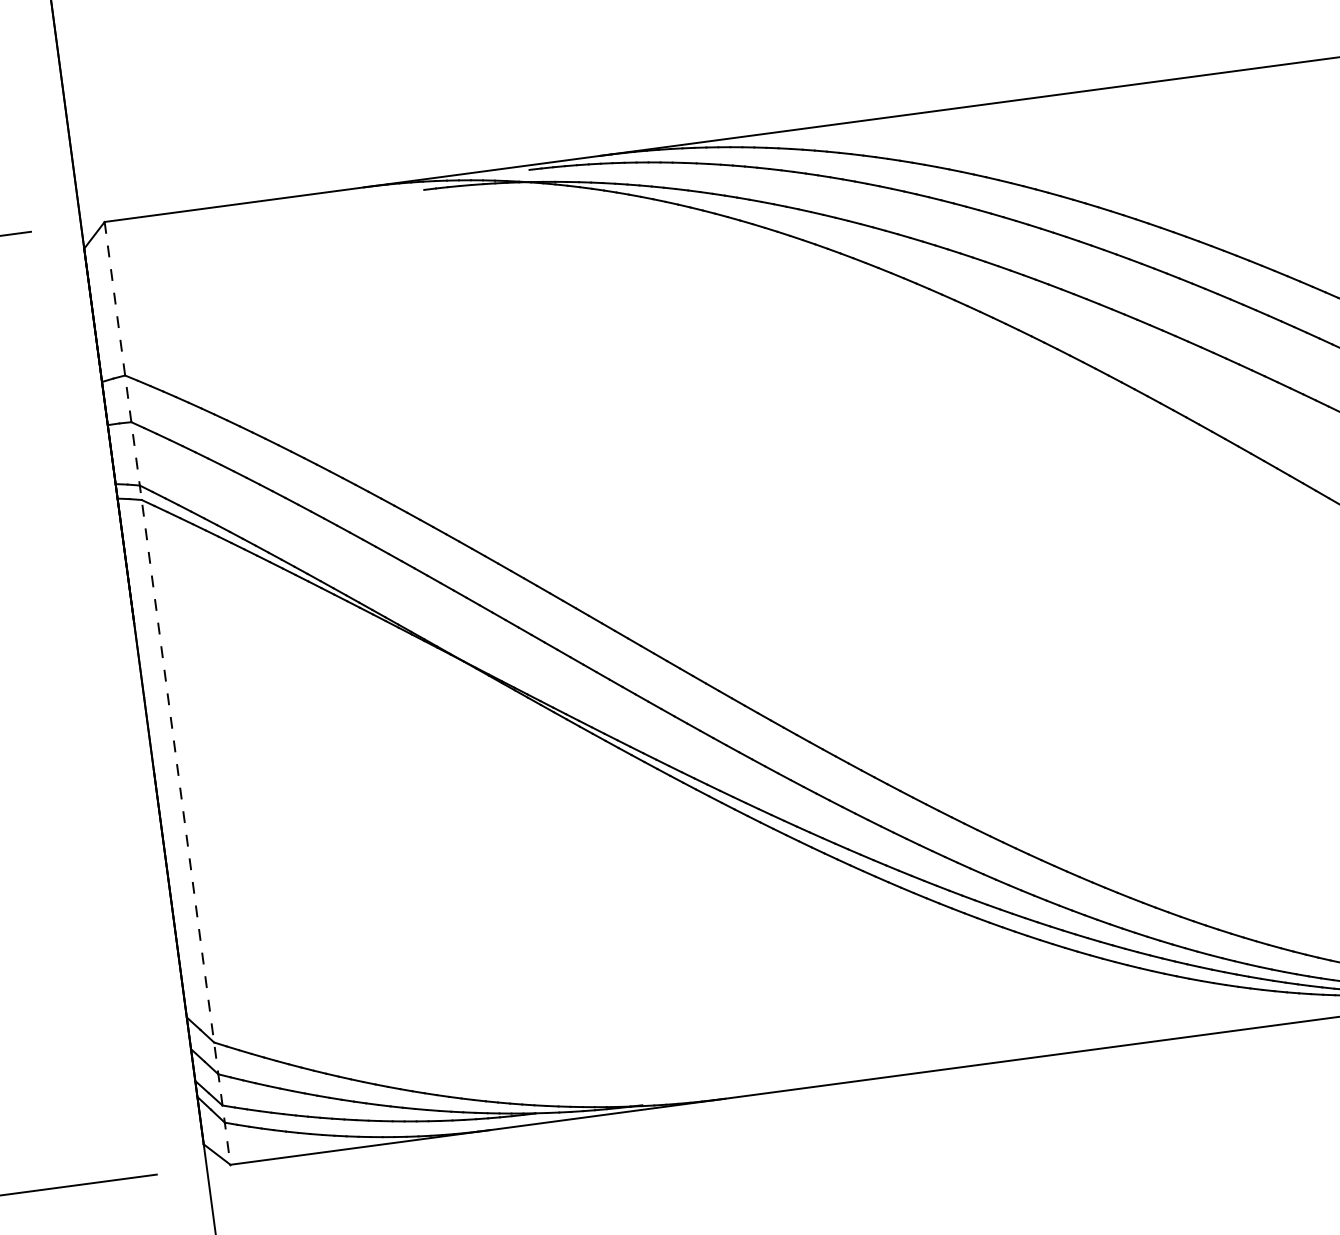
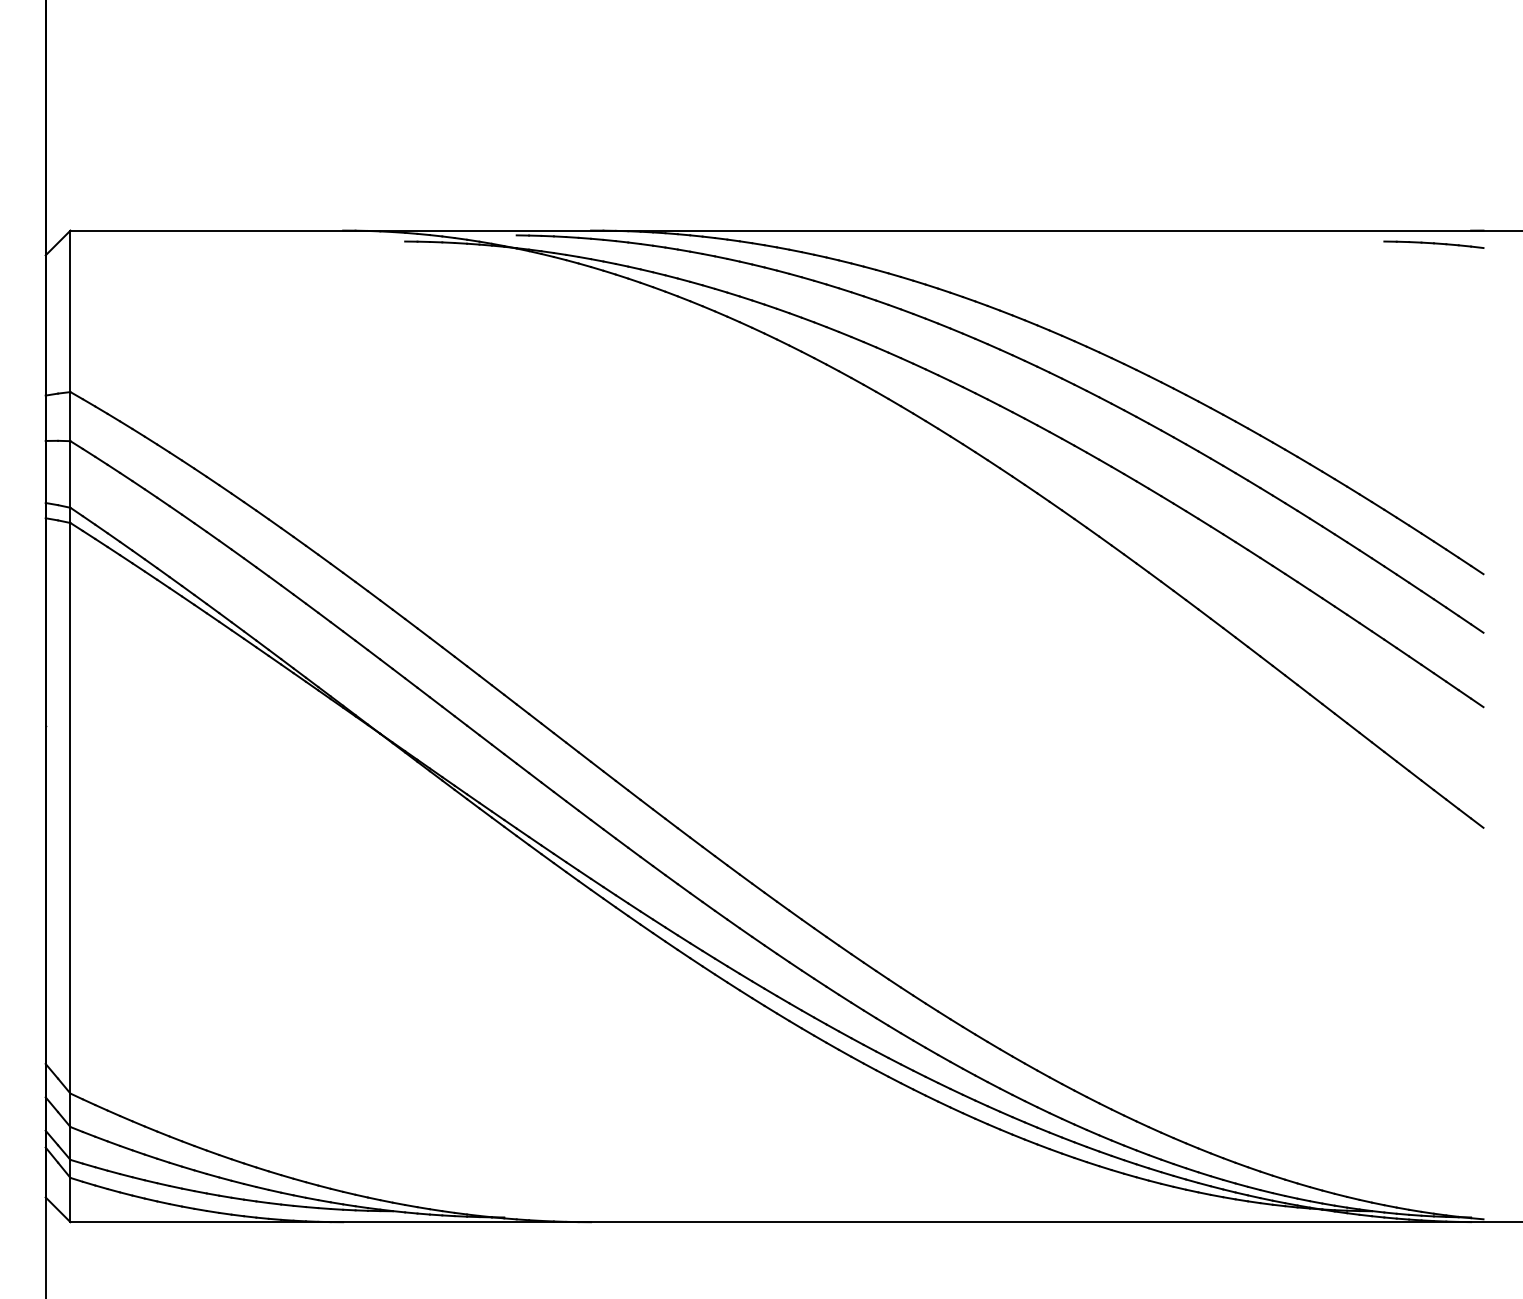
line: (167, 693) -> (70, 726), dashed -> solid

